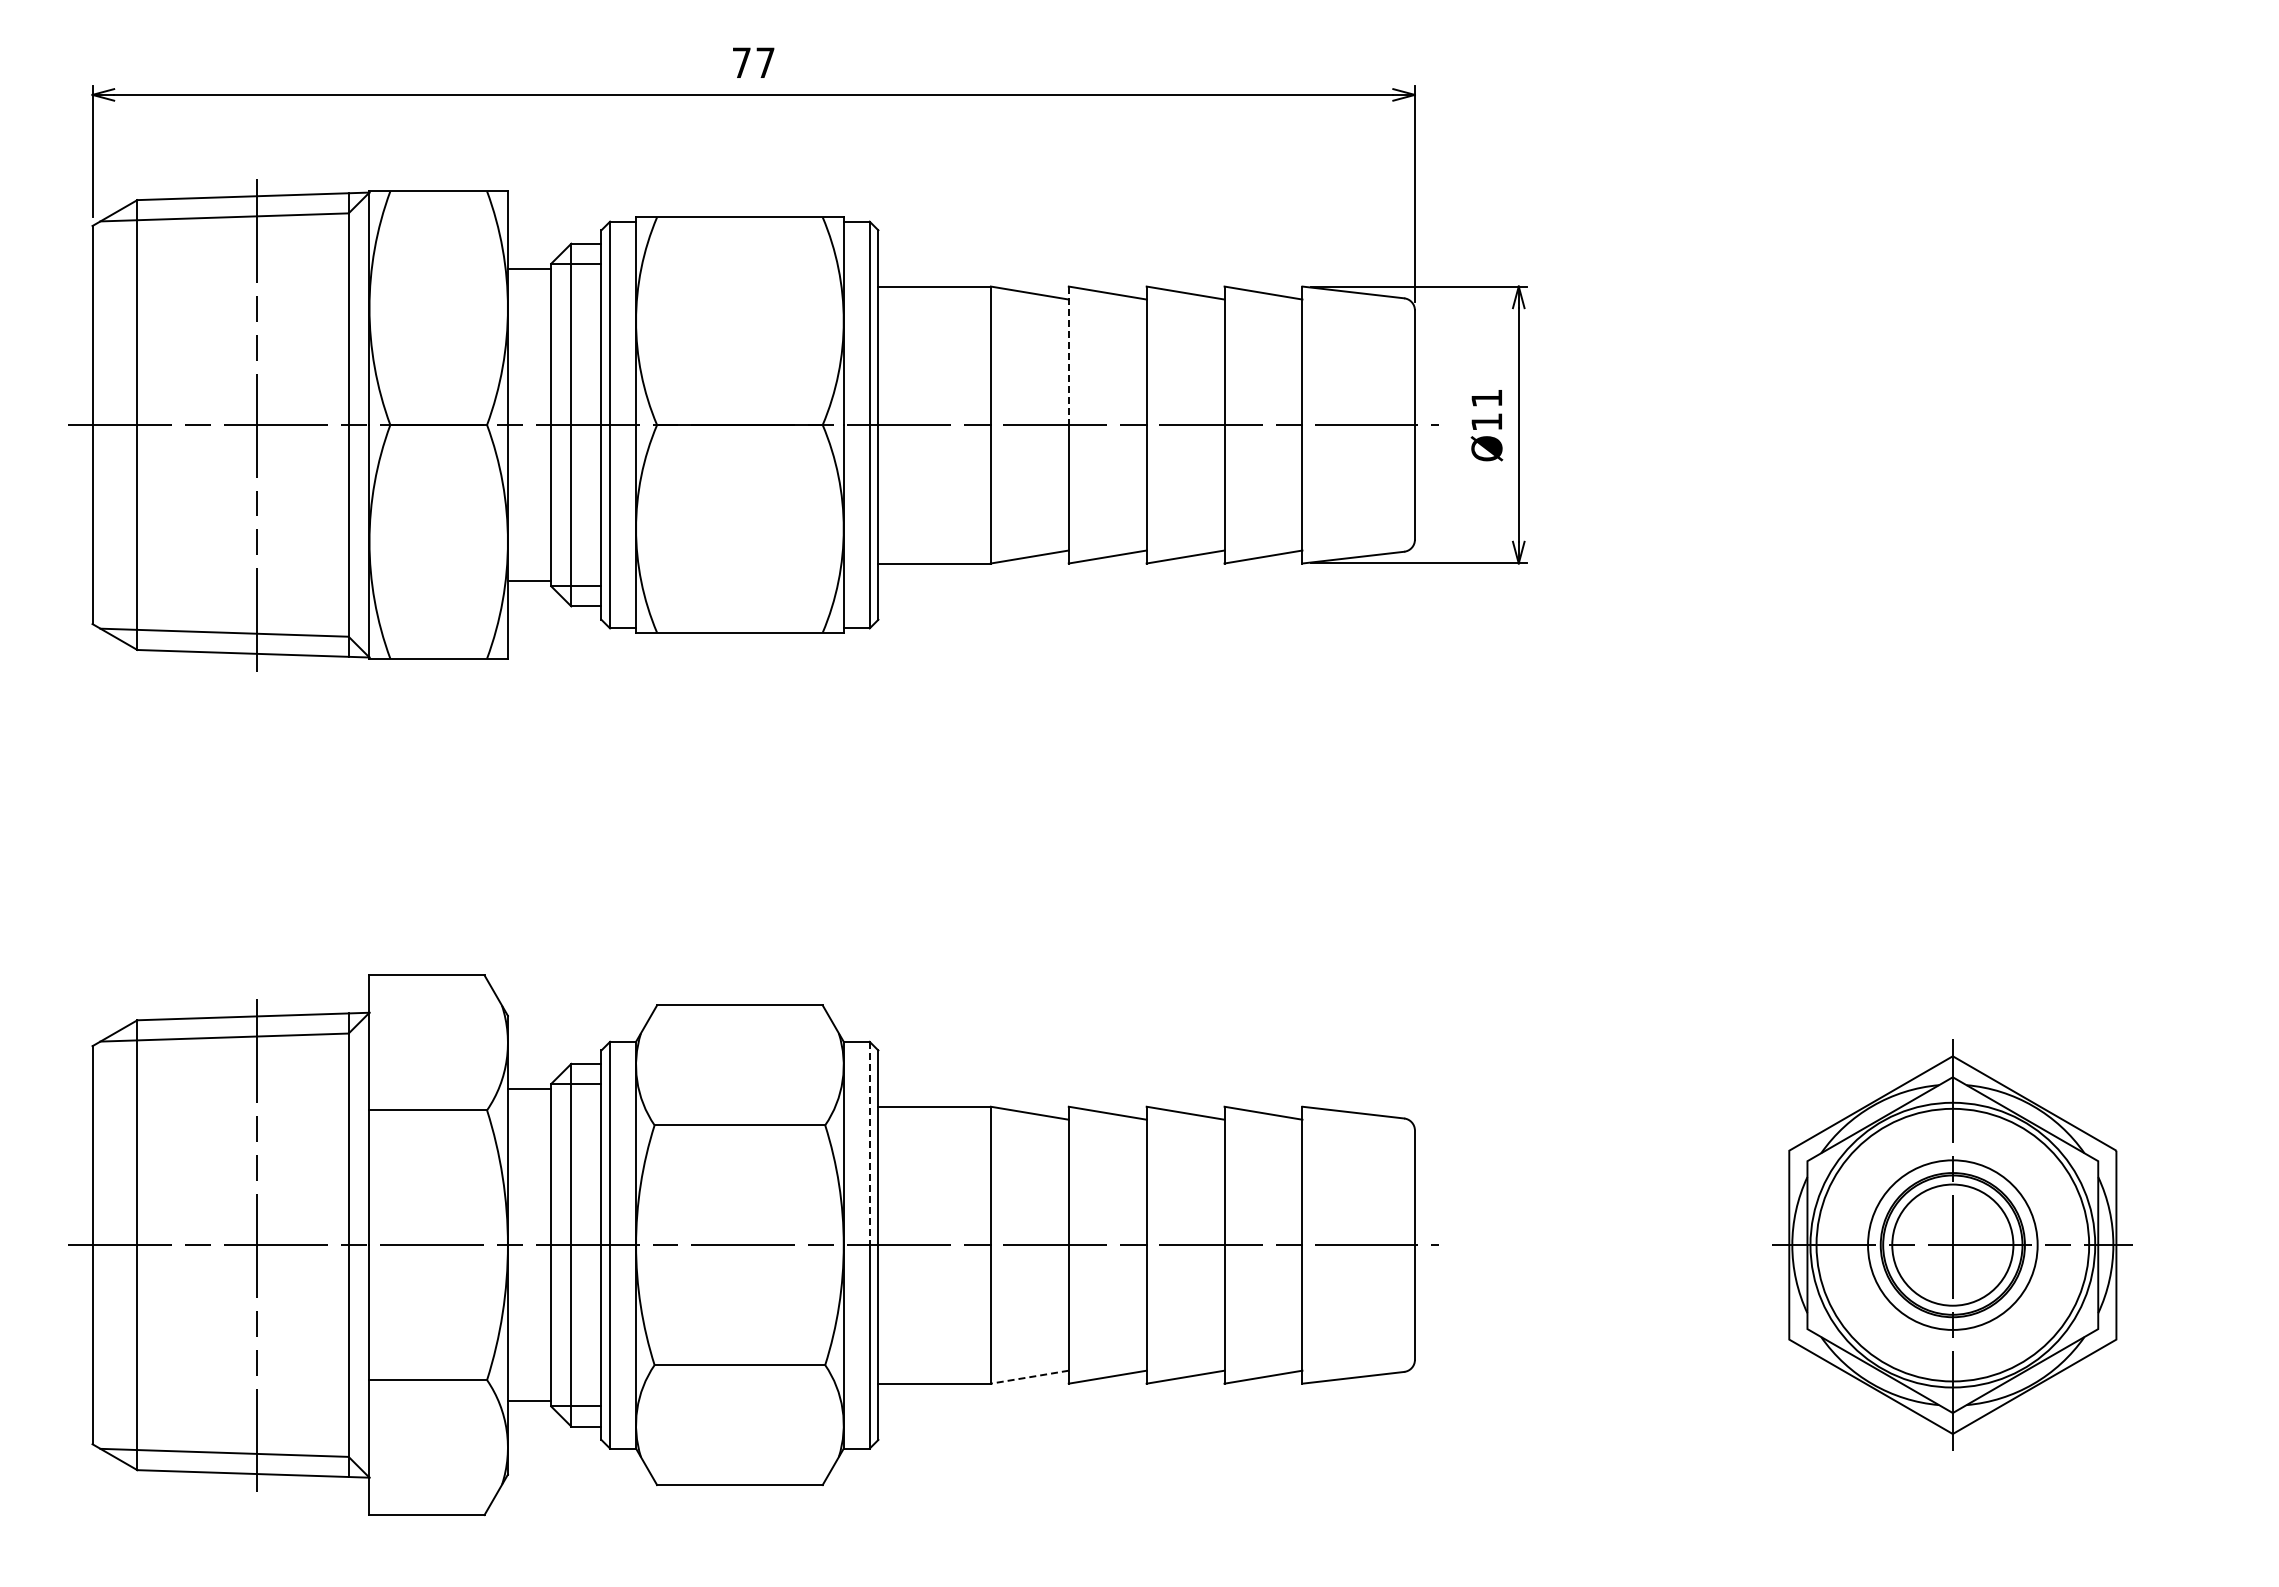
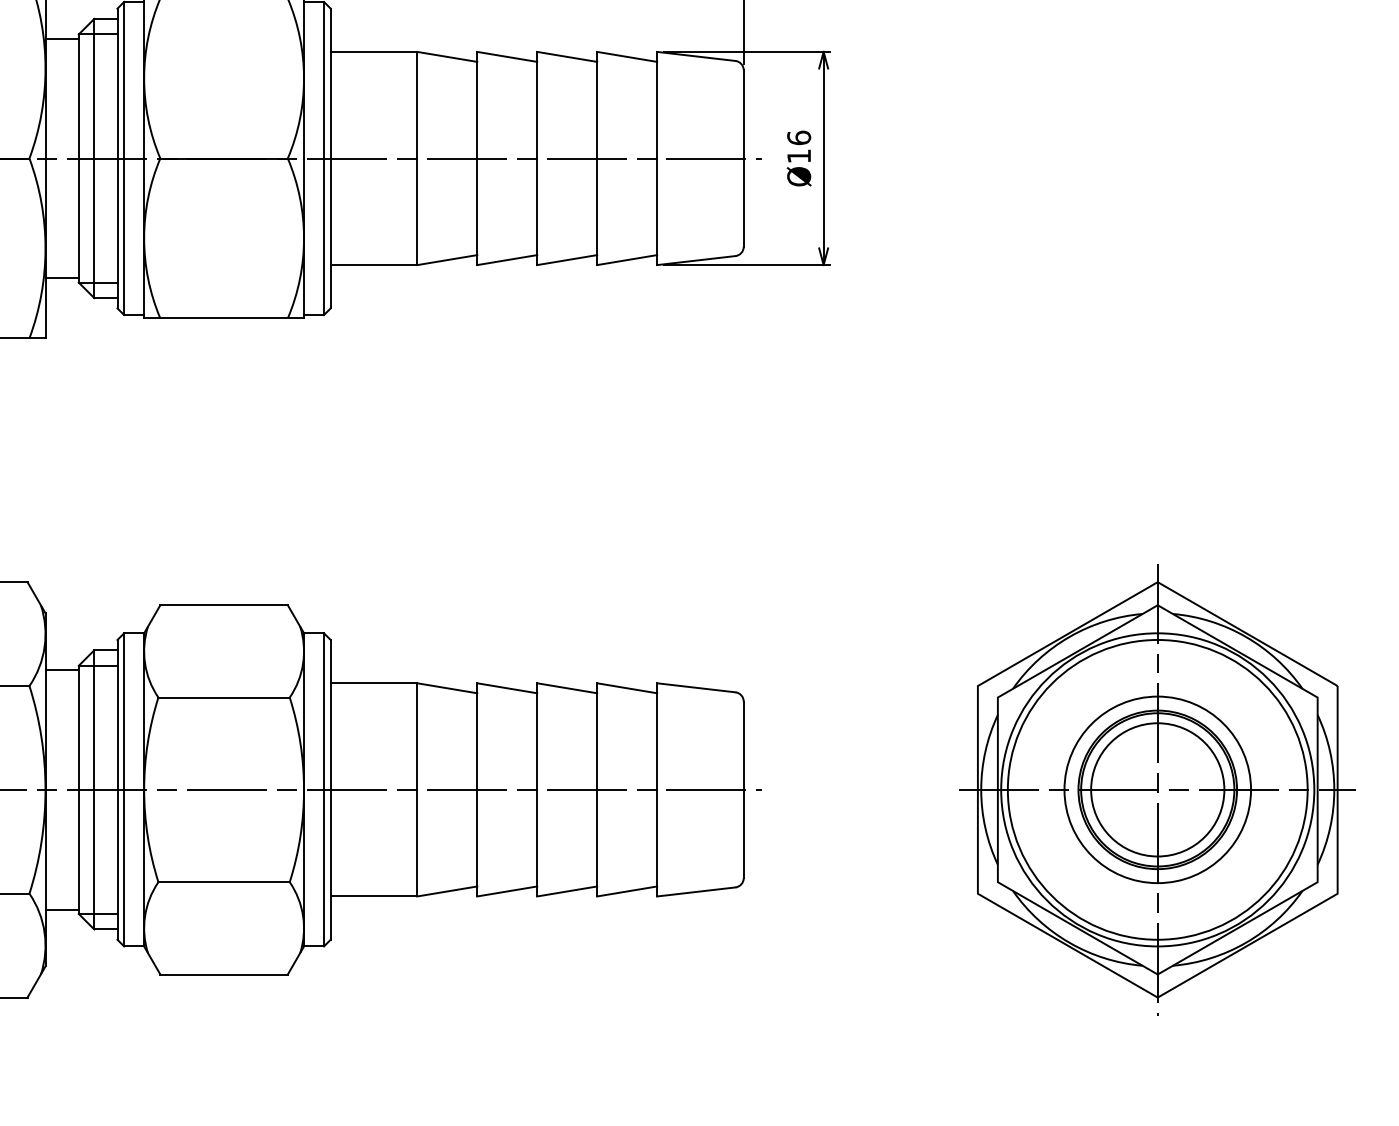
line: (1068, 356) -> (477, 105), dashed -> solid
text: (1486, 397) -> (798, 137), Ø11 -> Ø16
line: (869, 1143) -> (323, 711), dashed -> solid
part: (1952, 1244) -> (1157, 789), size x1.43
line: (1029, 1377) -> (447, 891), dashed -> solid

